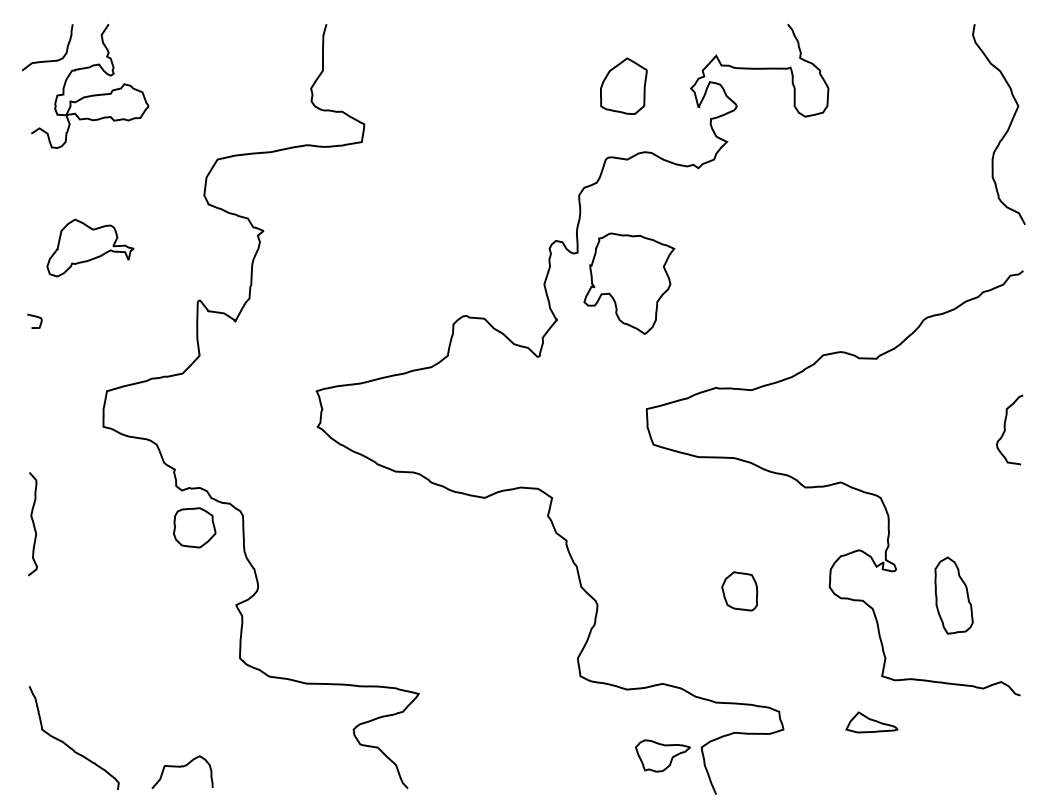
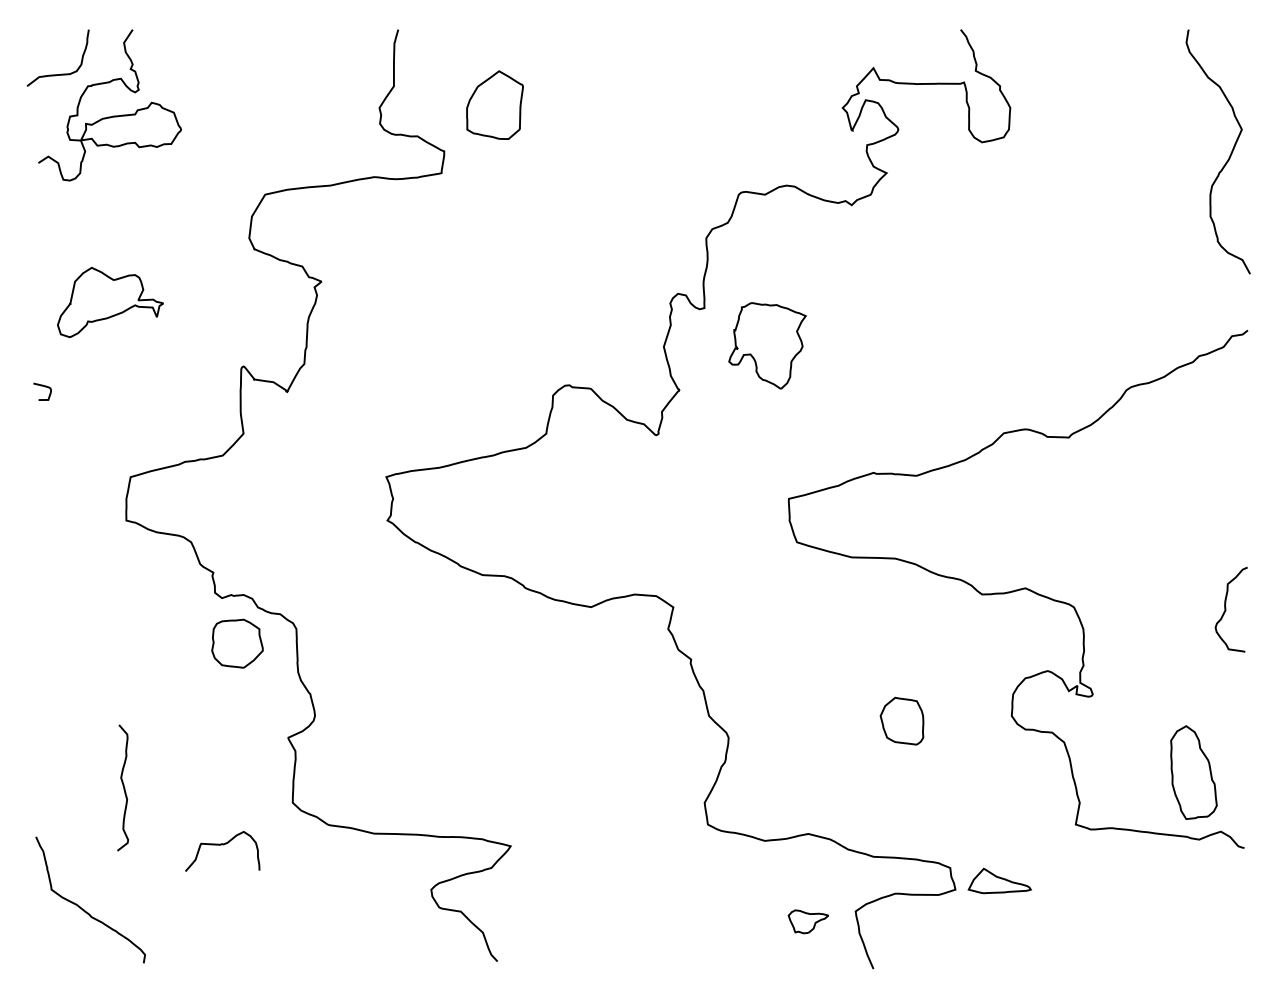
part: (623, 85) -> (494, 104), moved
part: (629, 283) -> (767, 345), size x0.7
curve: (1005, 429) -> (1226, 609), moved
curve: (32, 524) -> (122, 788), moved
part: (953, 595) -> (1193, 772), moved
part: (871, 722) -> (999, 881), moved
part: (662, 755) -> (807, 921), size x0.6
curve: (182, 767) -> (222, 845), moved

